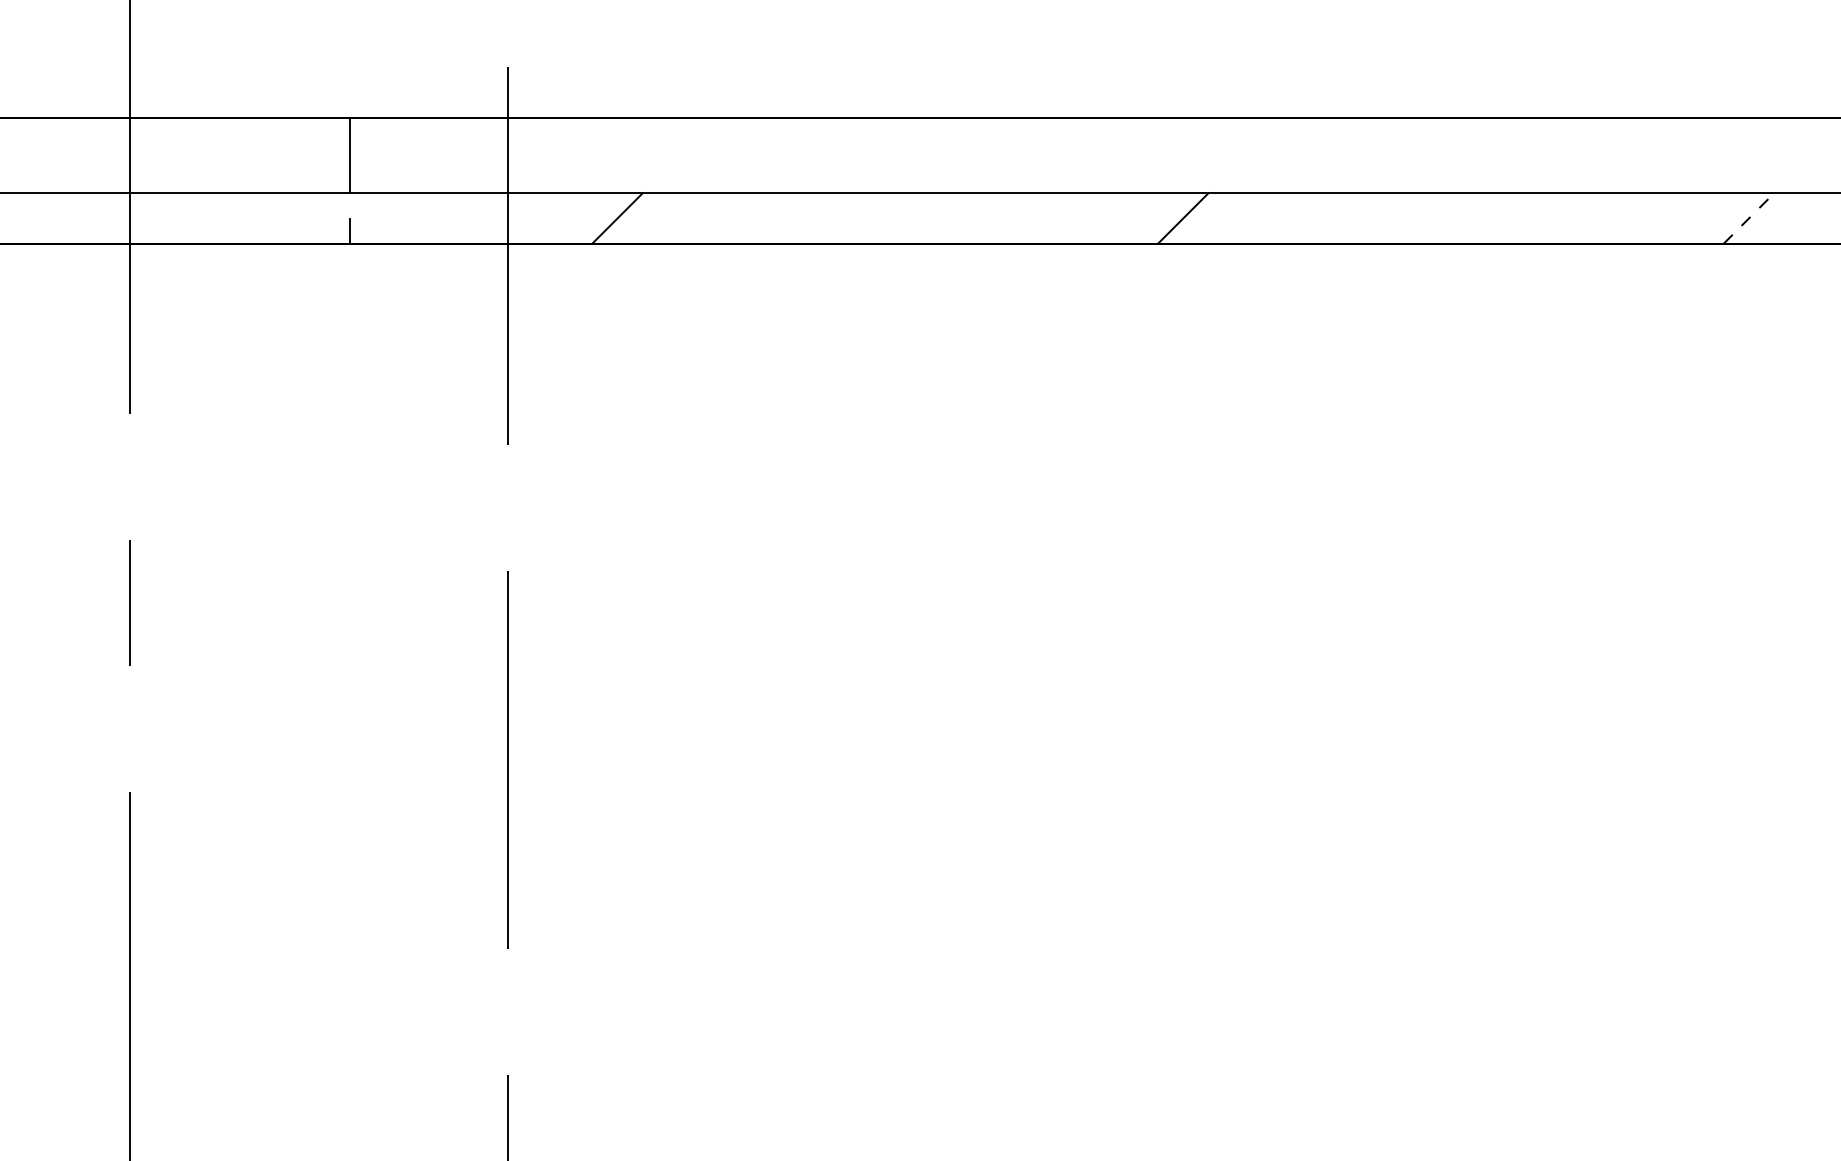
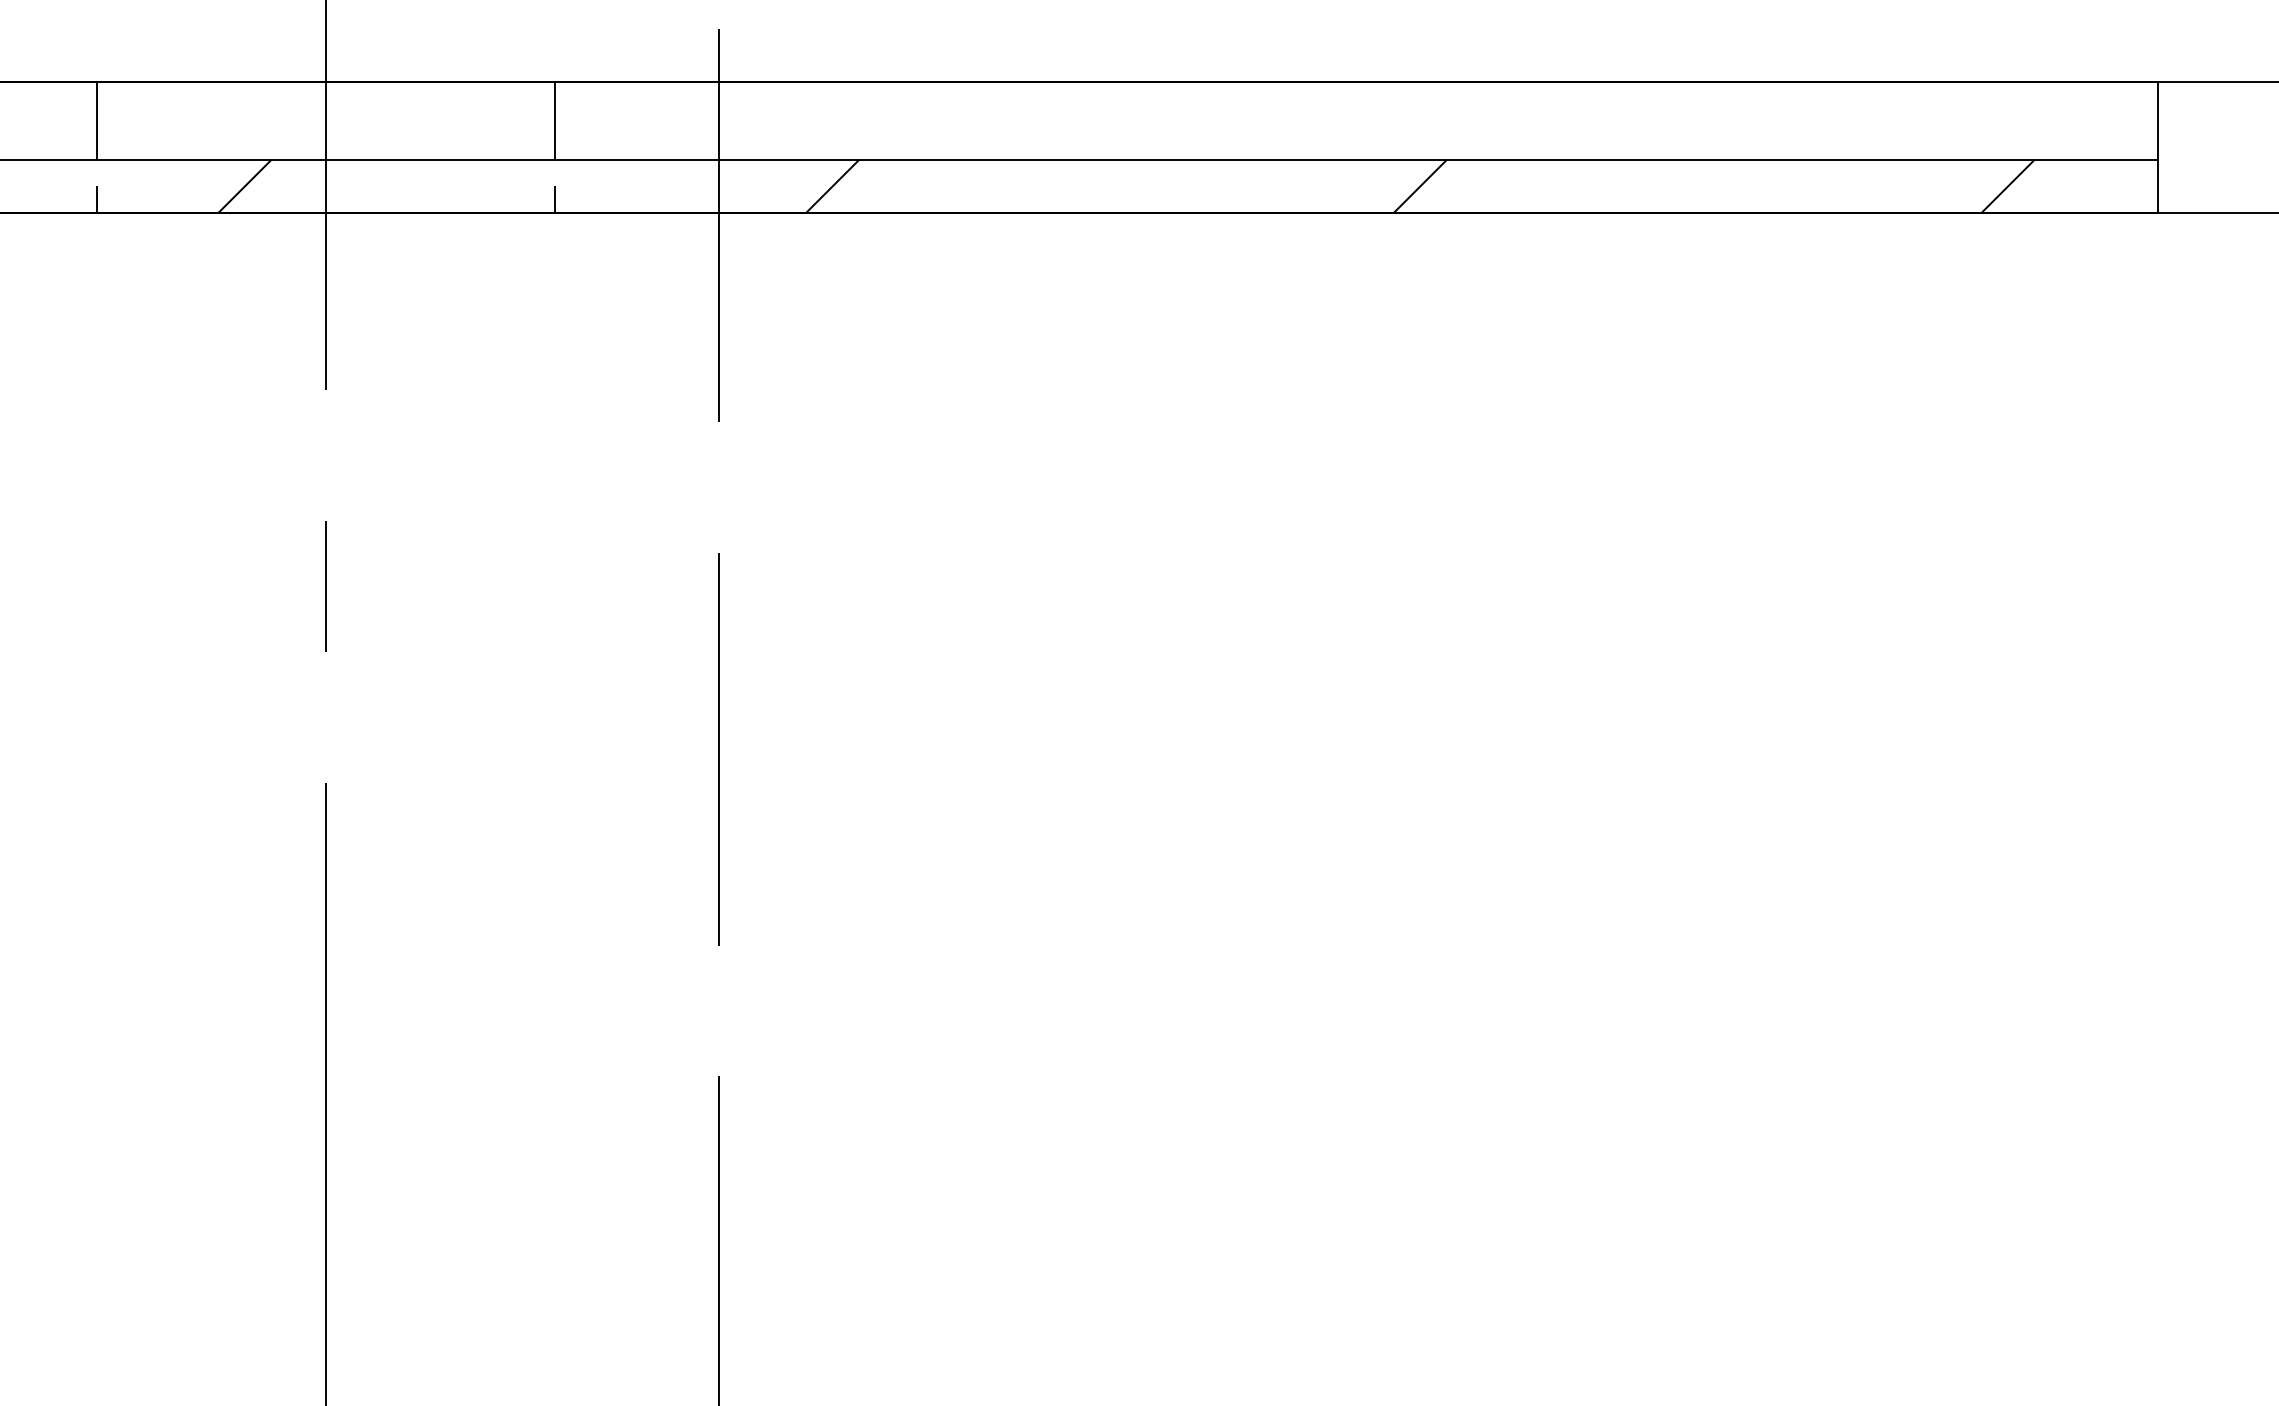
line: (51, 218) -> (244, 186), added
line: (1749, 218) -> (2008, 186), dashed -> solid

